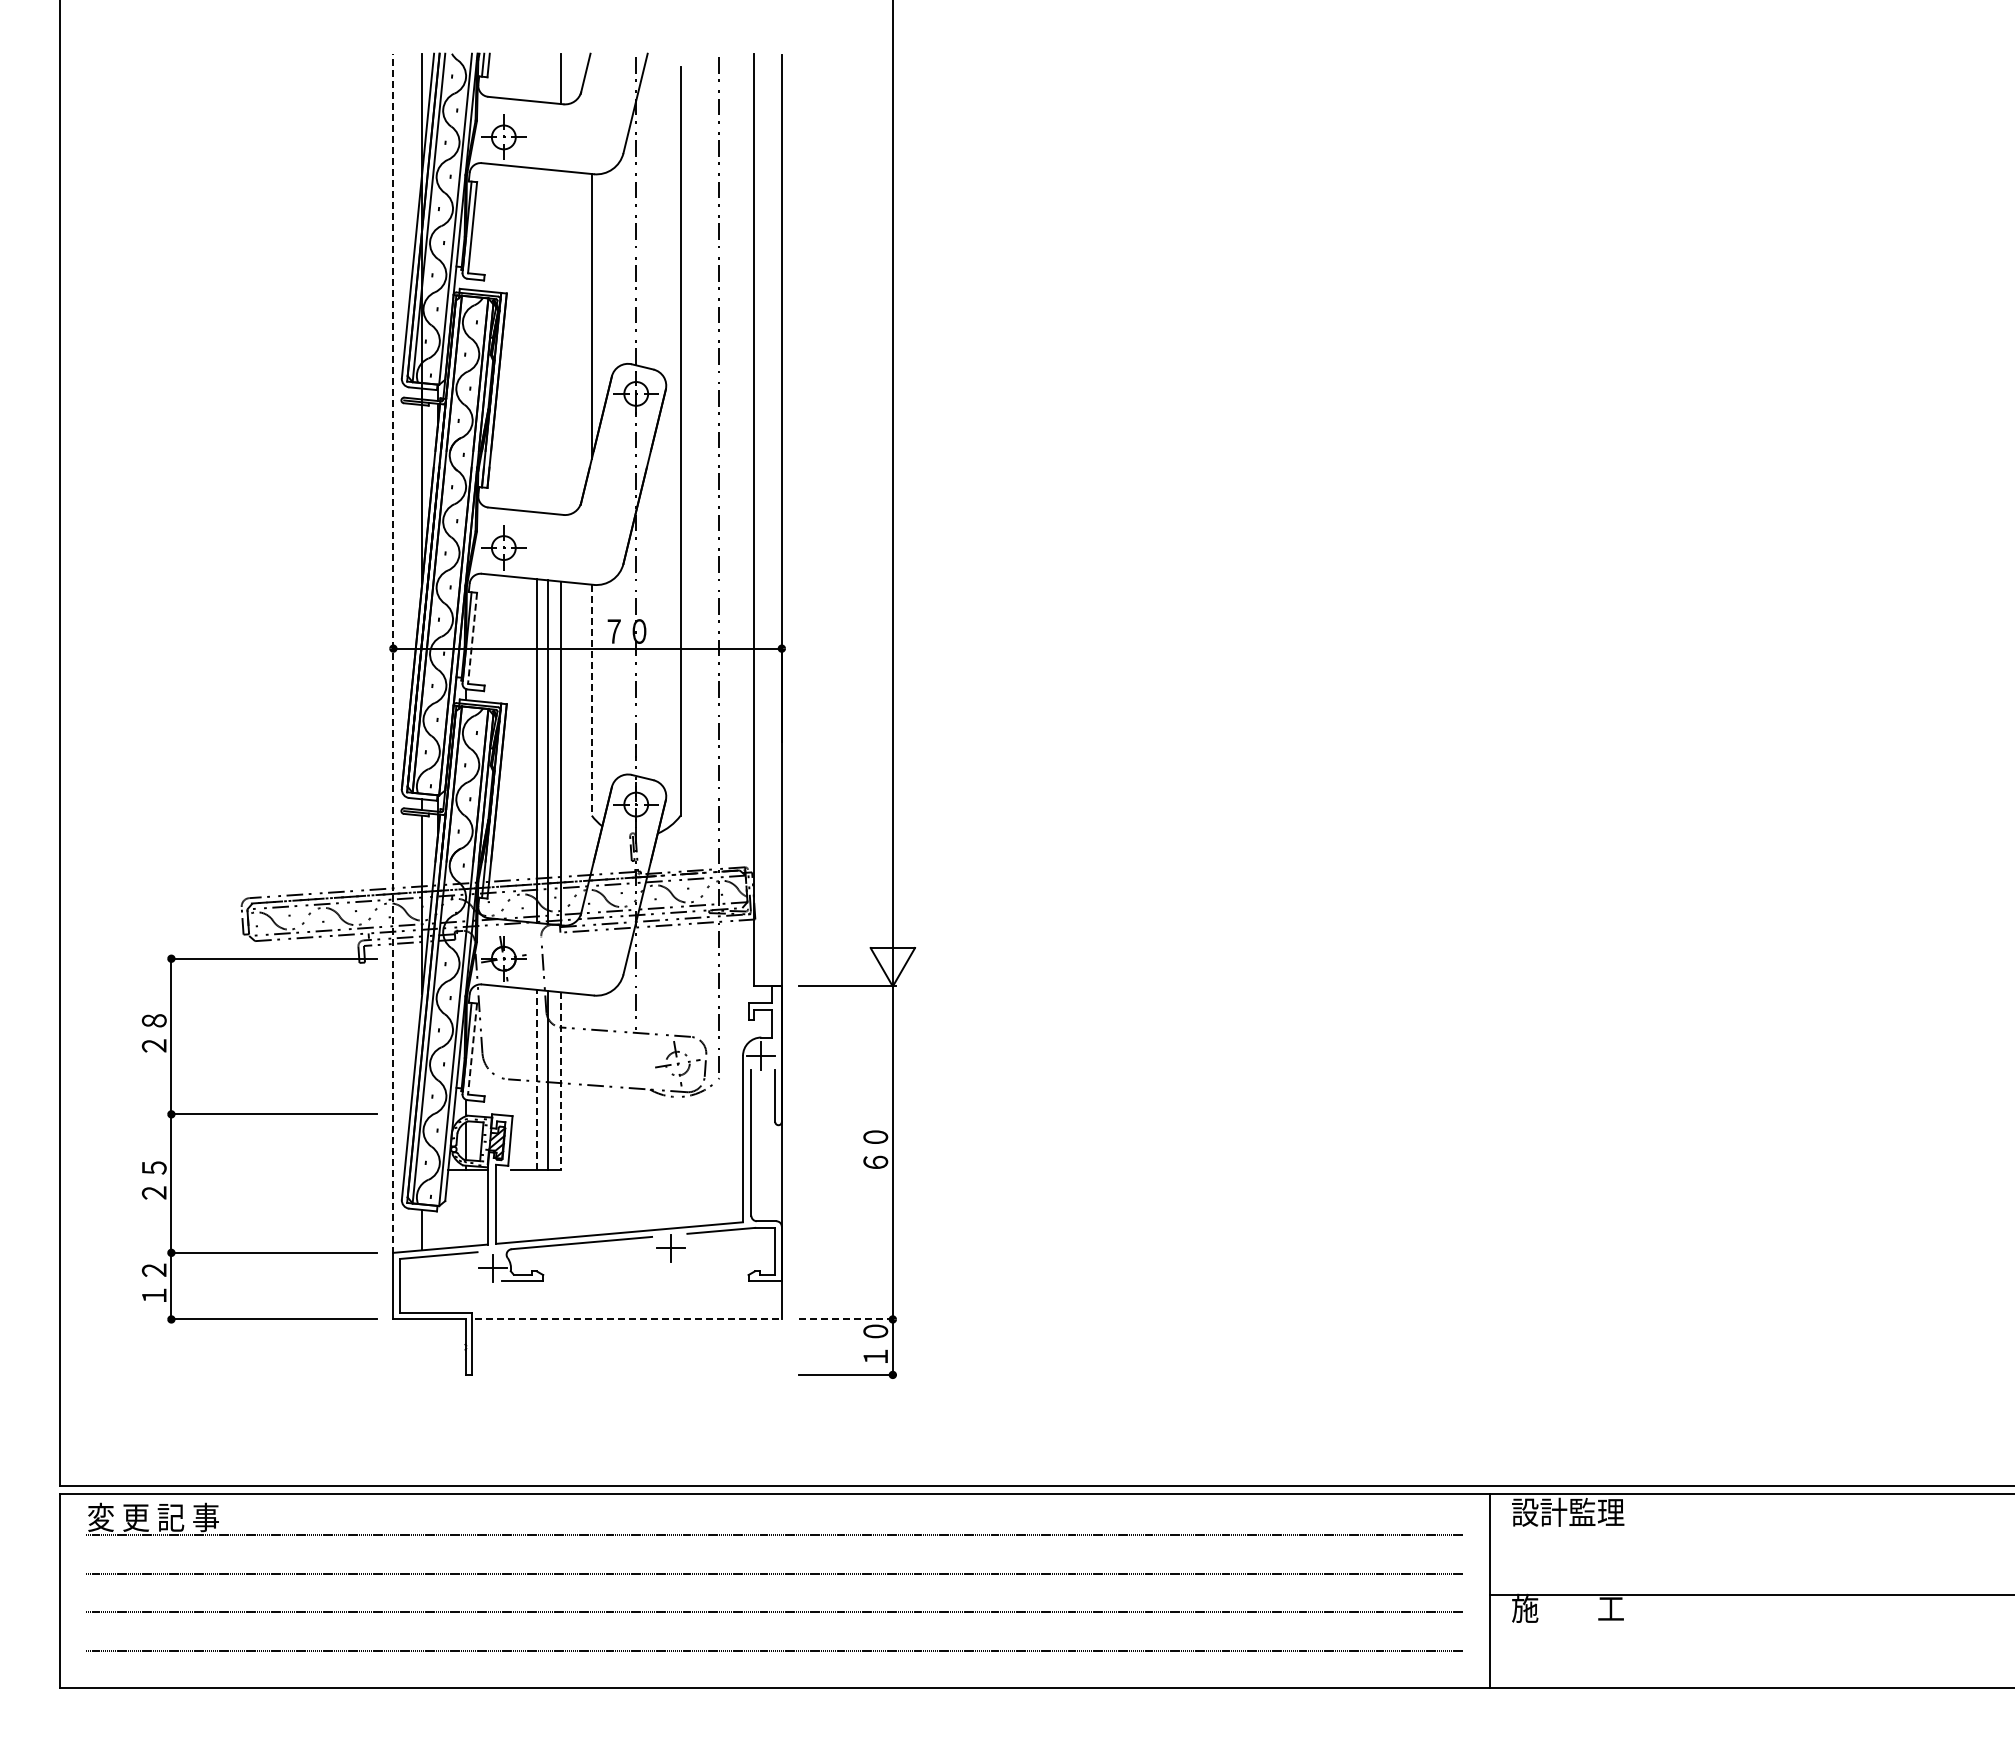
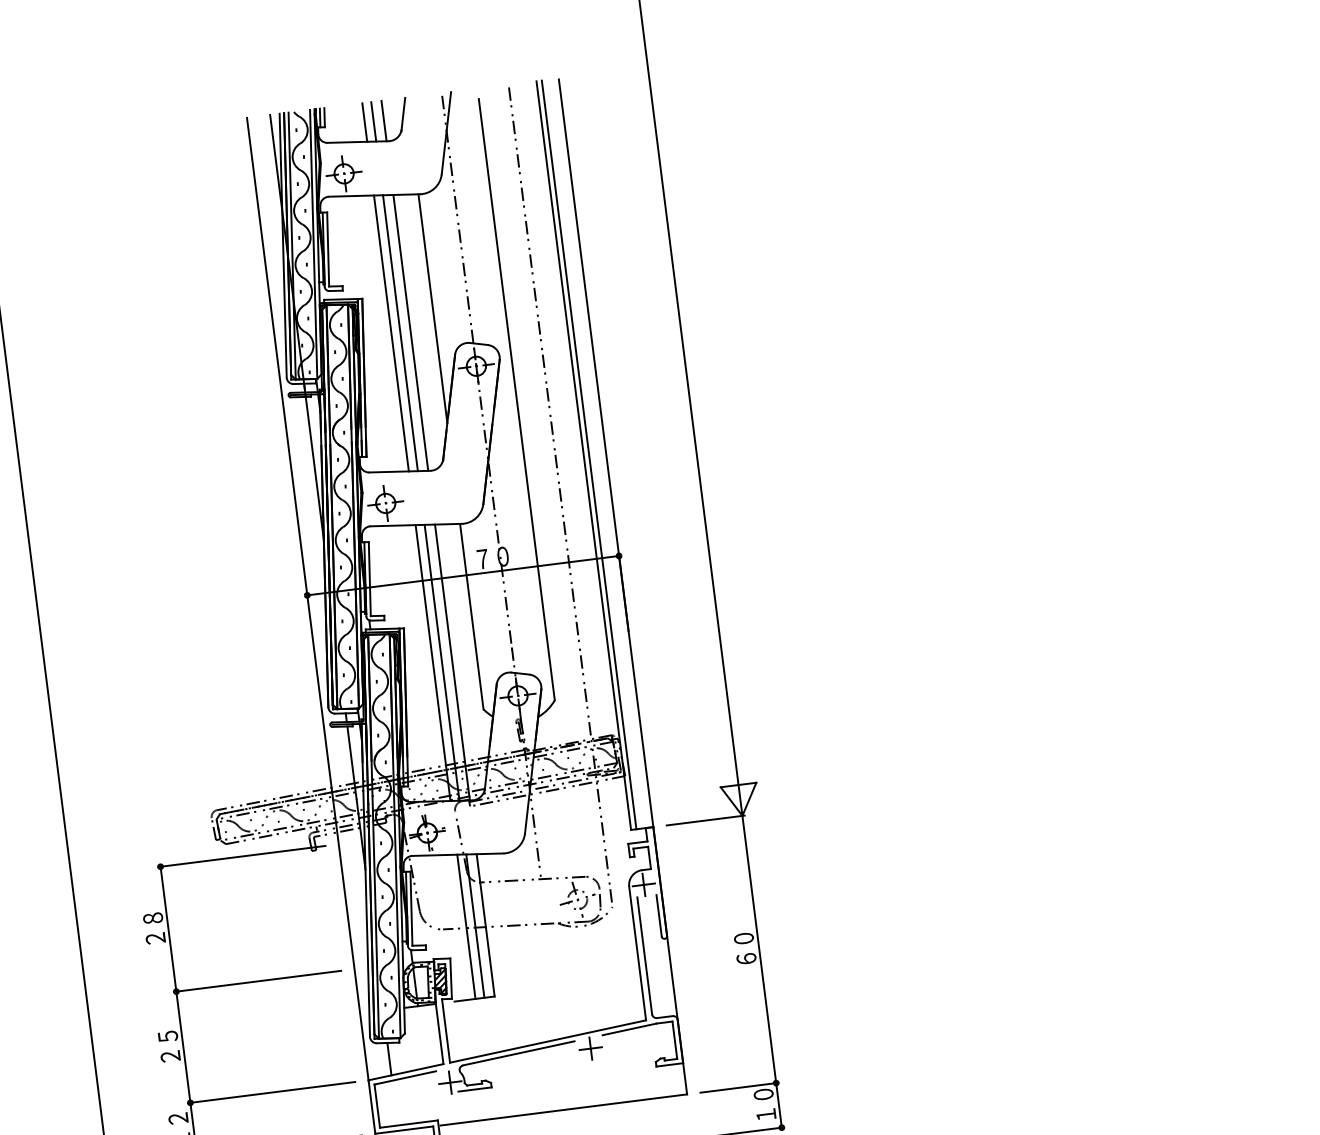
line: (537, 77) -> (365, 122), added
line: (548, 77) -> (373, 121), added
line: (537, 340) -> (391, 333), added
line: (548, 341) -> (400, 333), added
line: (561, 342) -> (411, 332), added
line: (760, 519) -> (588, 454), added
line: (472, 638) -> (369, 579), dashed -> solid
line: (393, 653) -> (307, 599), dashed -> solid
line: (591, 700) -> (471, 616), dashed -> solid
line: (472, 1049) -> (411, 909), dashed -> solid
line: (537, 1079) -> (466, 926), dashed -> solid
line: (561, 1080) -> (486, 924), dashed -> solid
line: (628, 1319) -> (564, 1109), dashed -> solid
line: (847, 1319) -> (739, 1087), dashed -> solid

